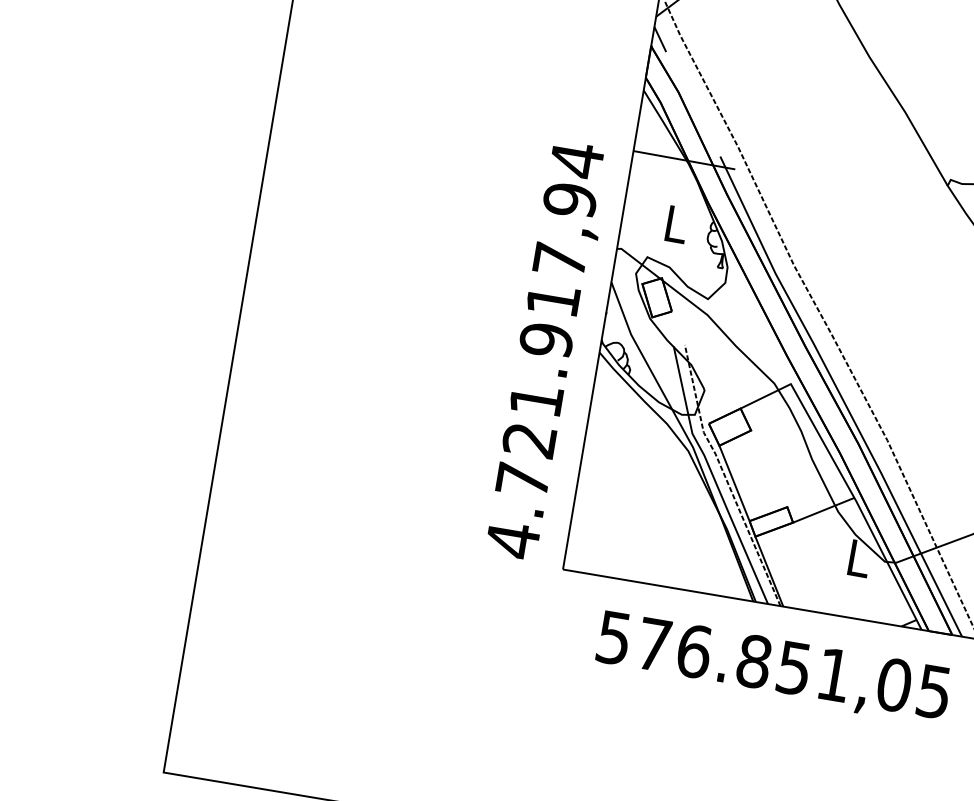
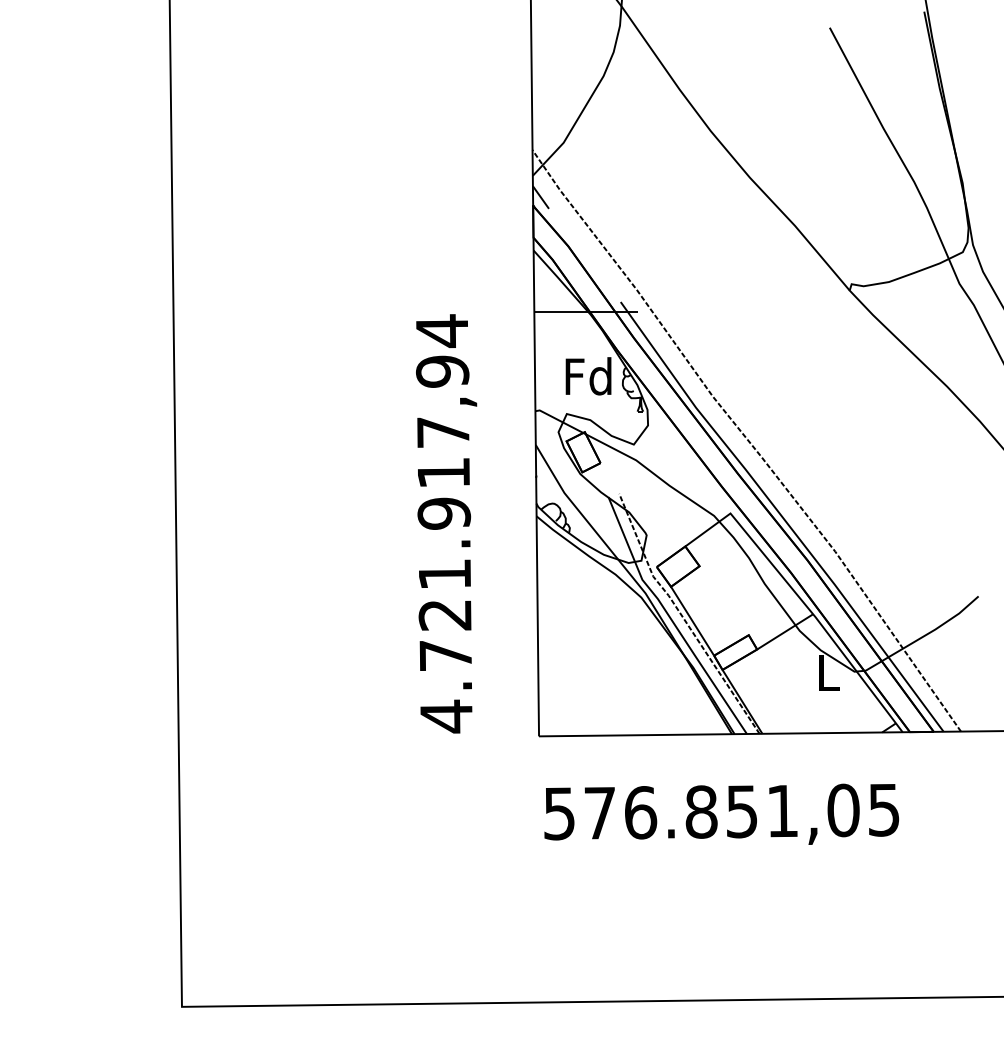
text: (675, 224) -> (588, 376), L -> Fd
text: (547, 350) -> (446, 523), moved
text: (773, 666) -> (721, 813), moved

